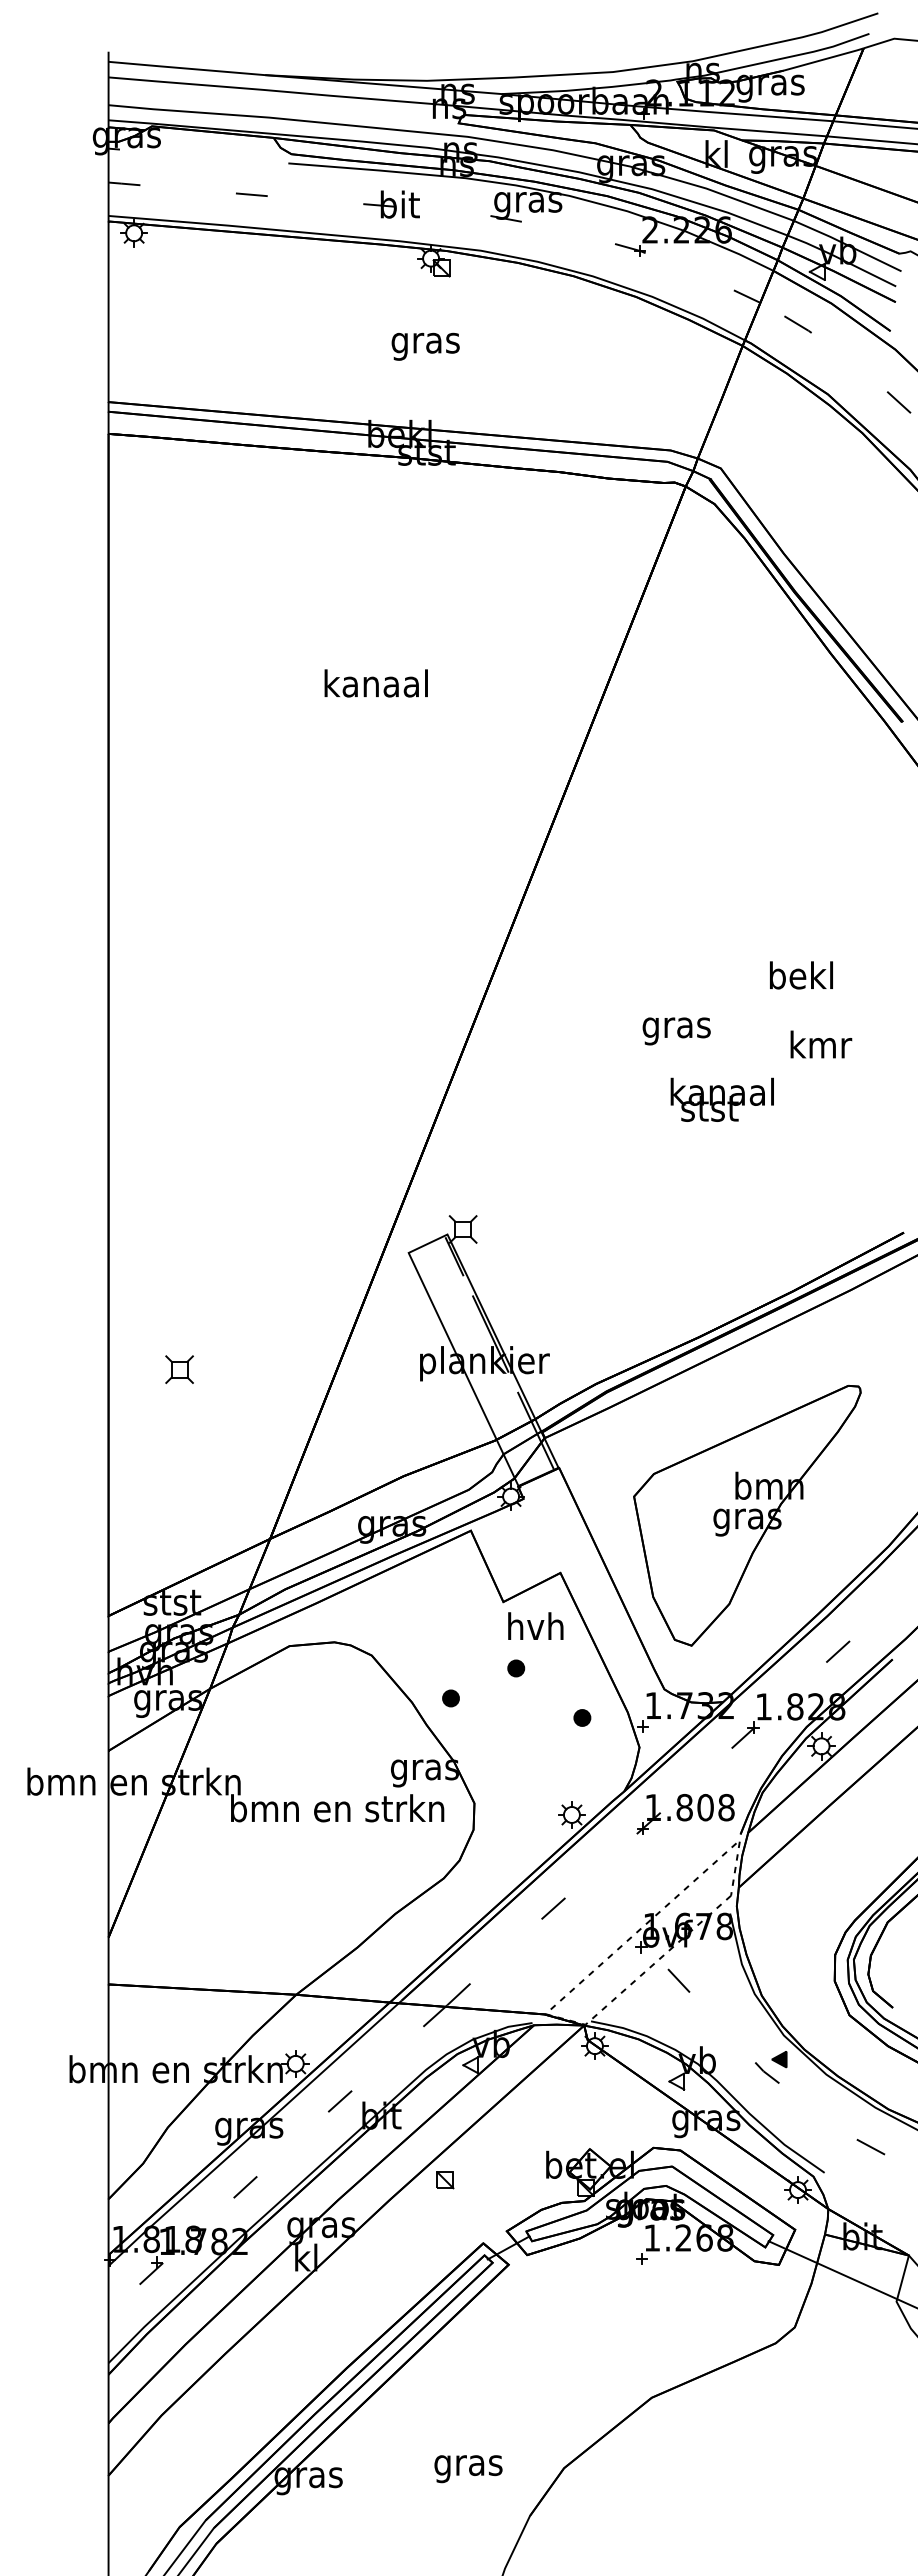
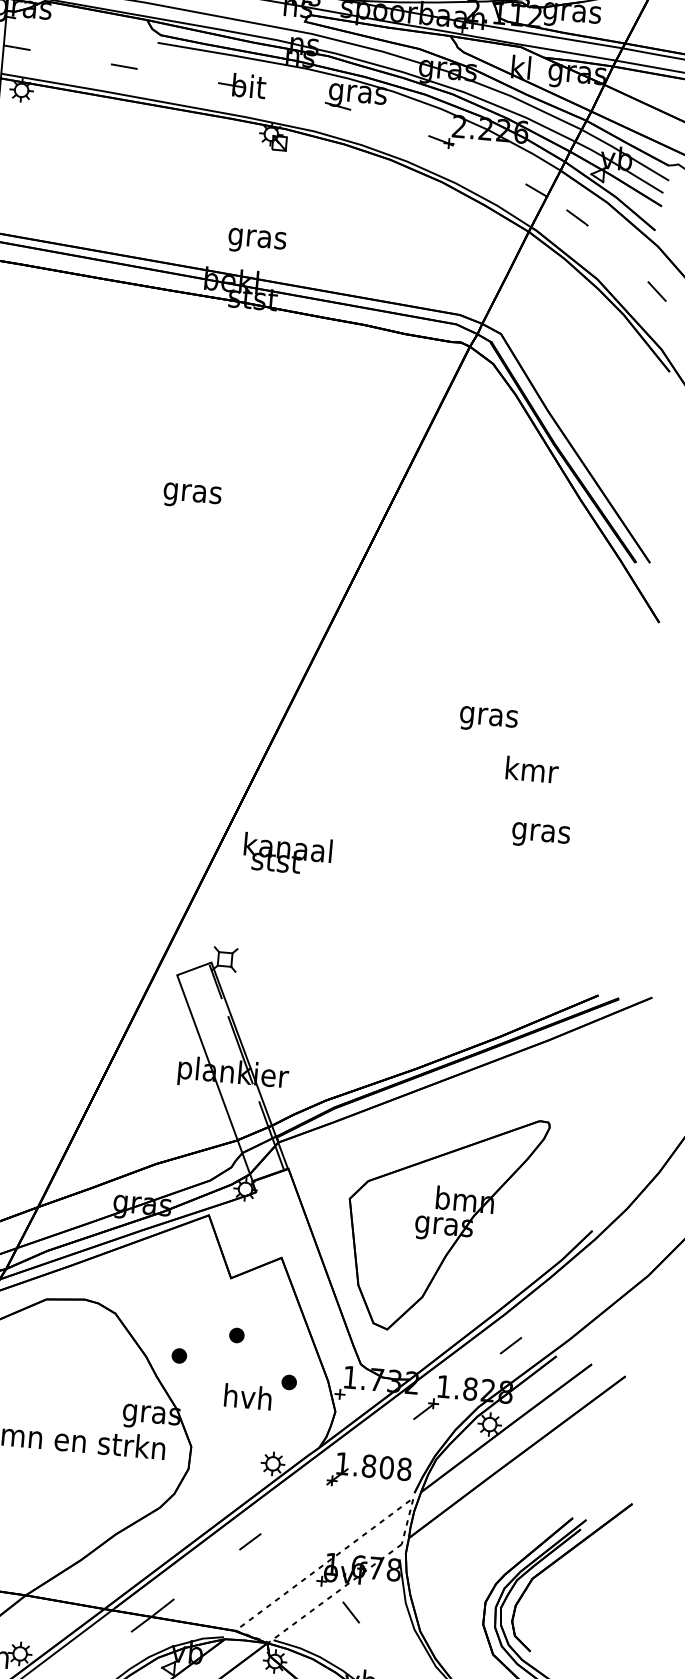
text: (425, 346) -> (257, 241), moved
text: (375, 686) -> (191, 492), kanaal -> gras
text: (801, 975) -> (531, 769), bekl -> kmr
text: (676, 1031) -> (488, 719), moved
text: (820, 1047) -> (541, 832), kmr -> gras
text: (721, 1099) -> (286, 853), moved
text: (535, 1625) -> (247, 1396), moved

